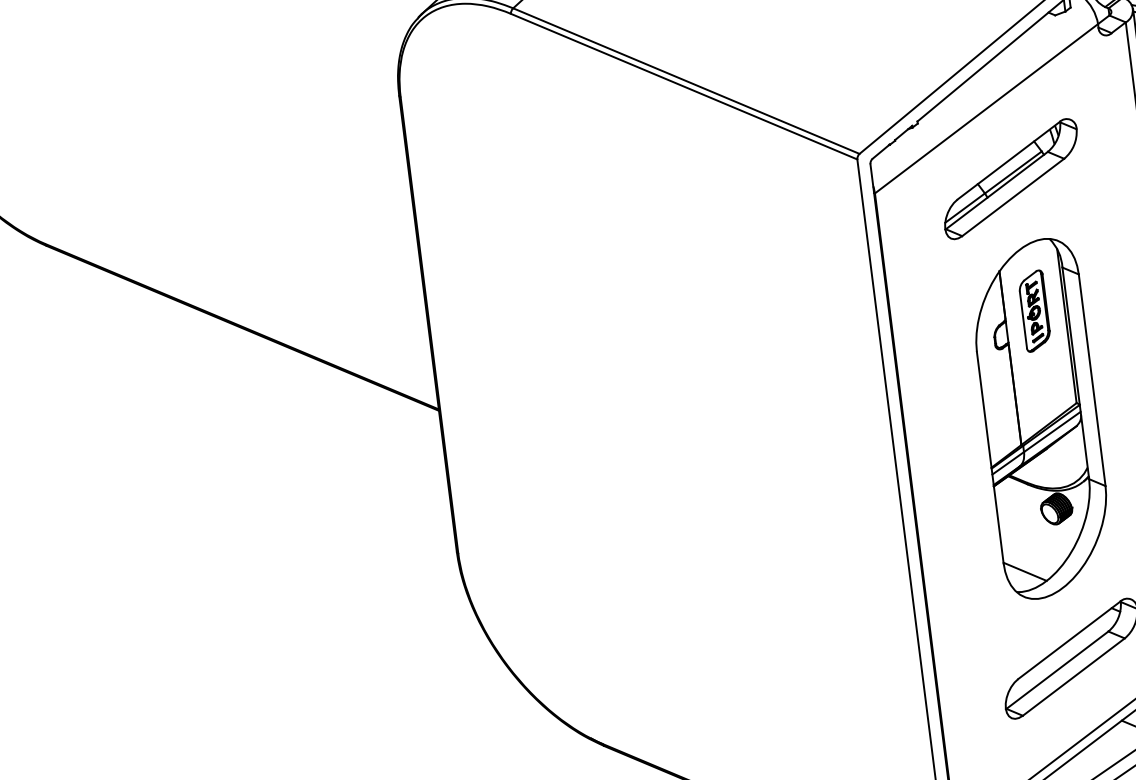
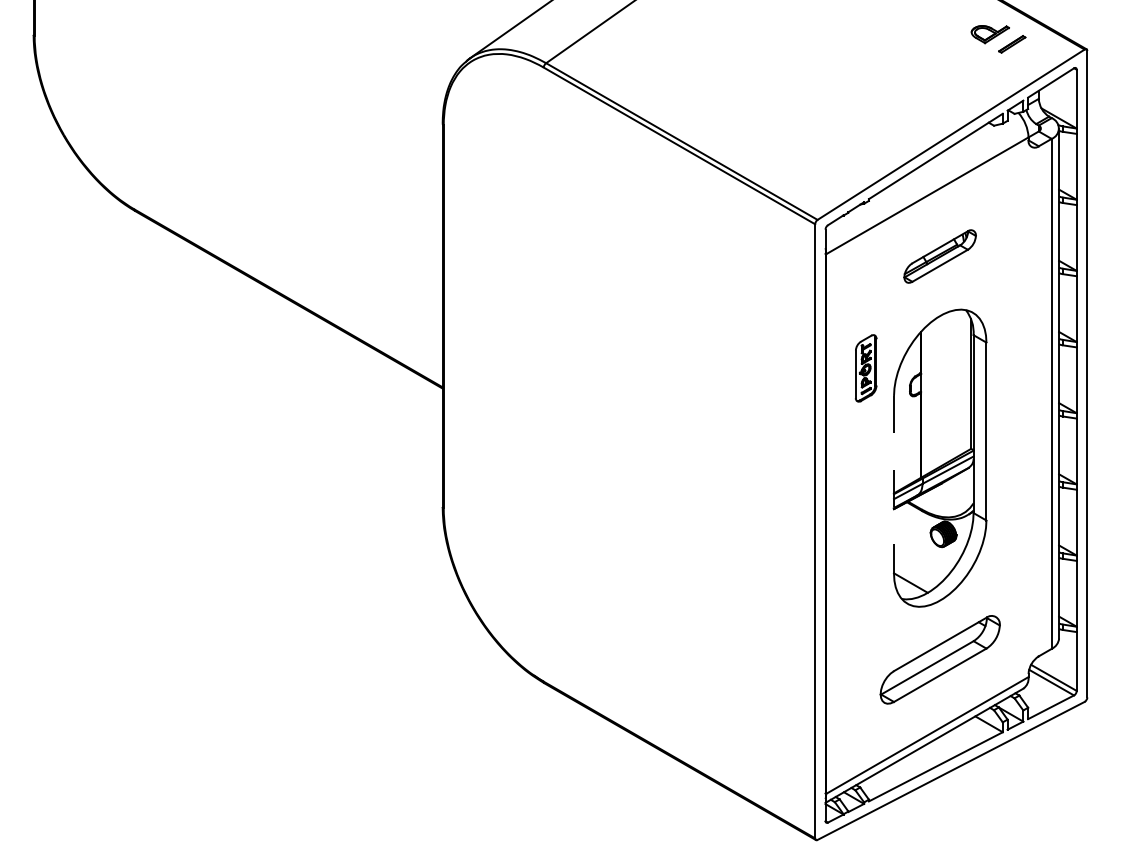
part: (1010, 179) -> (939, 256), size x0.6
part: (1035, 311) -> (866, 368), moved
line: (990, 457) -> (894, 484), solid -> dashed

